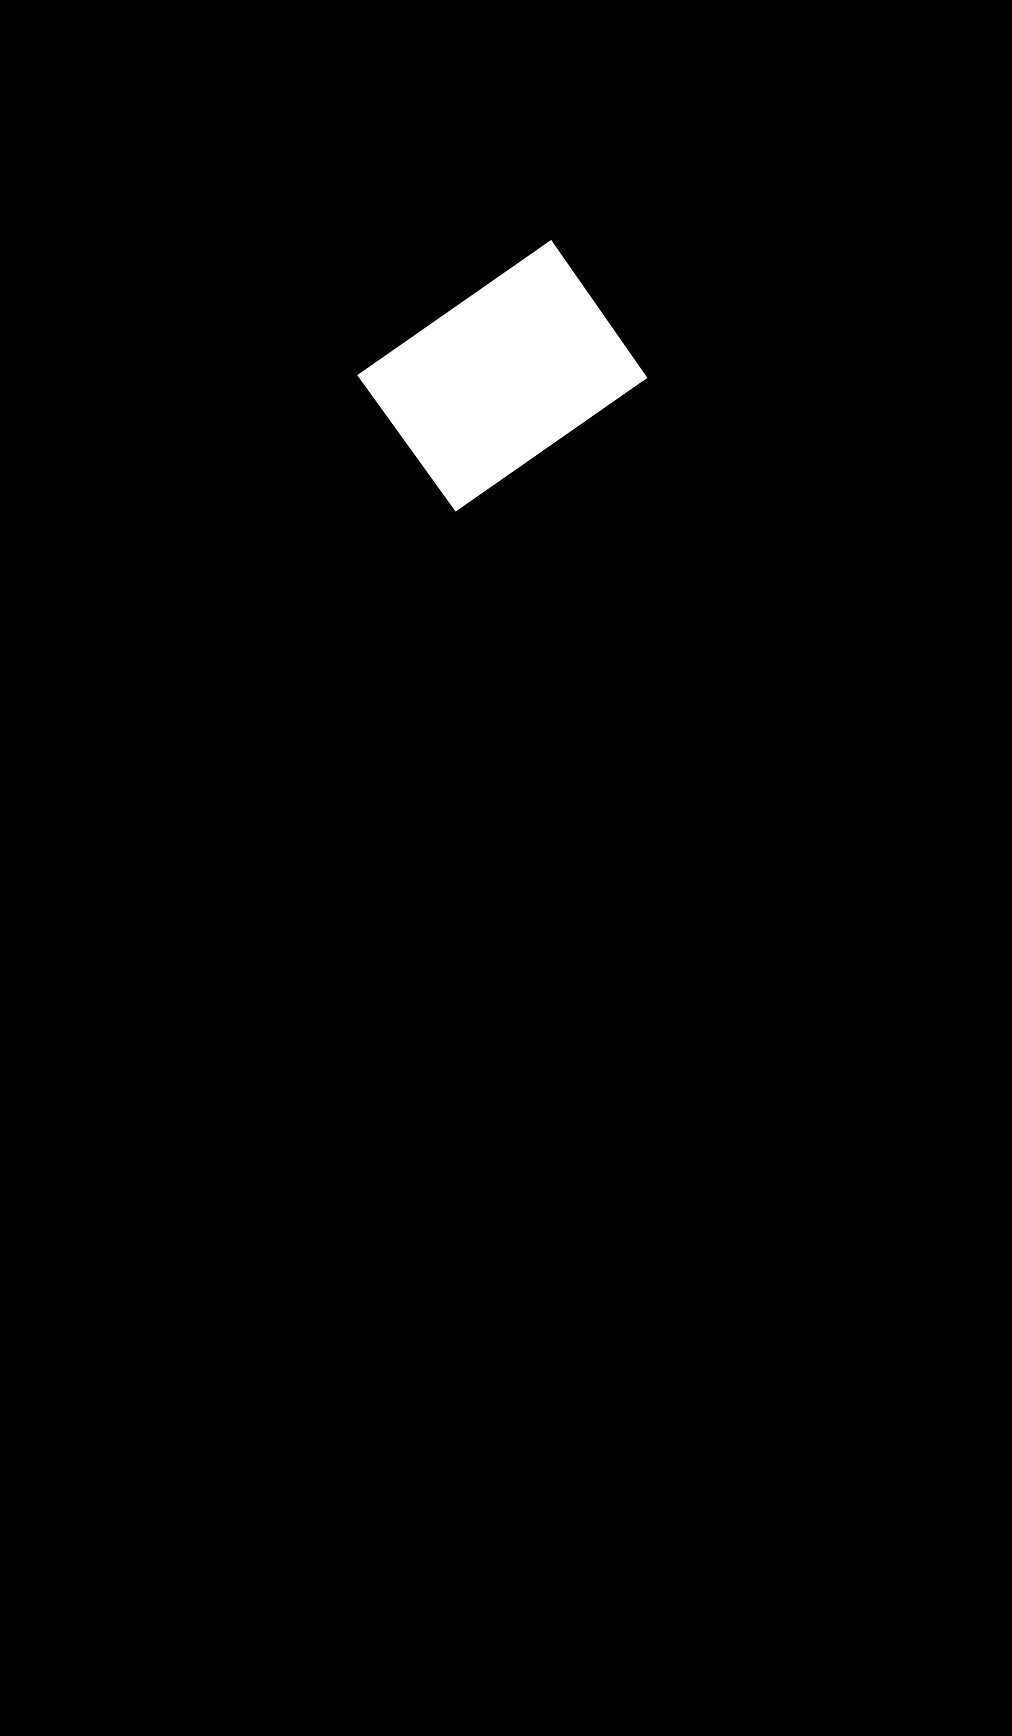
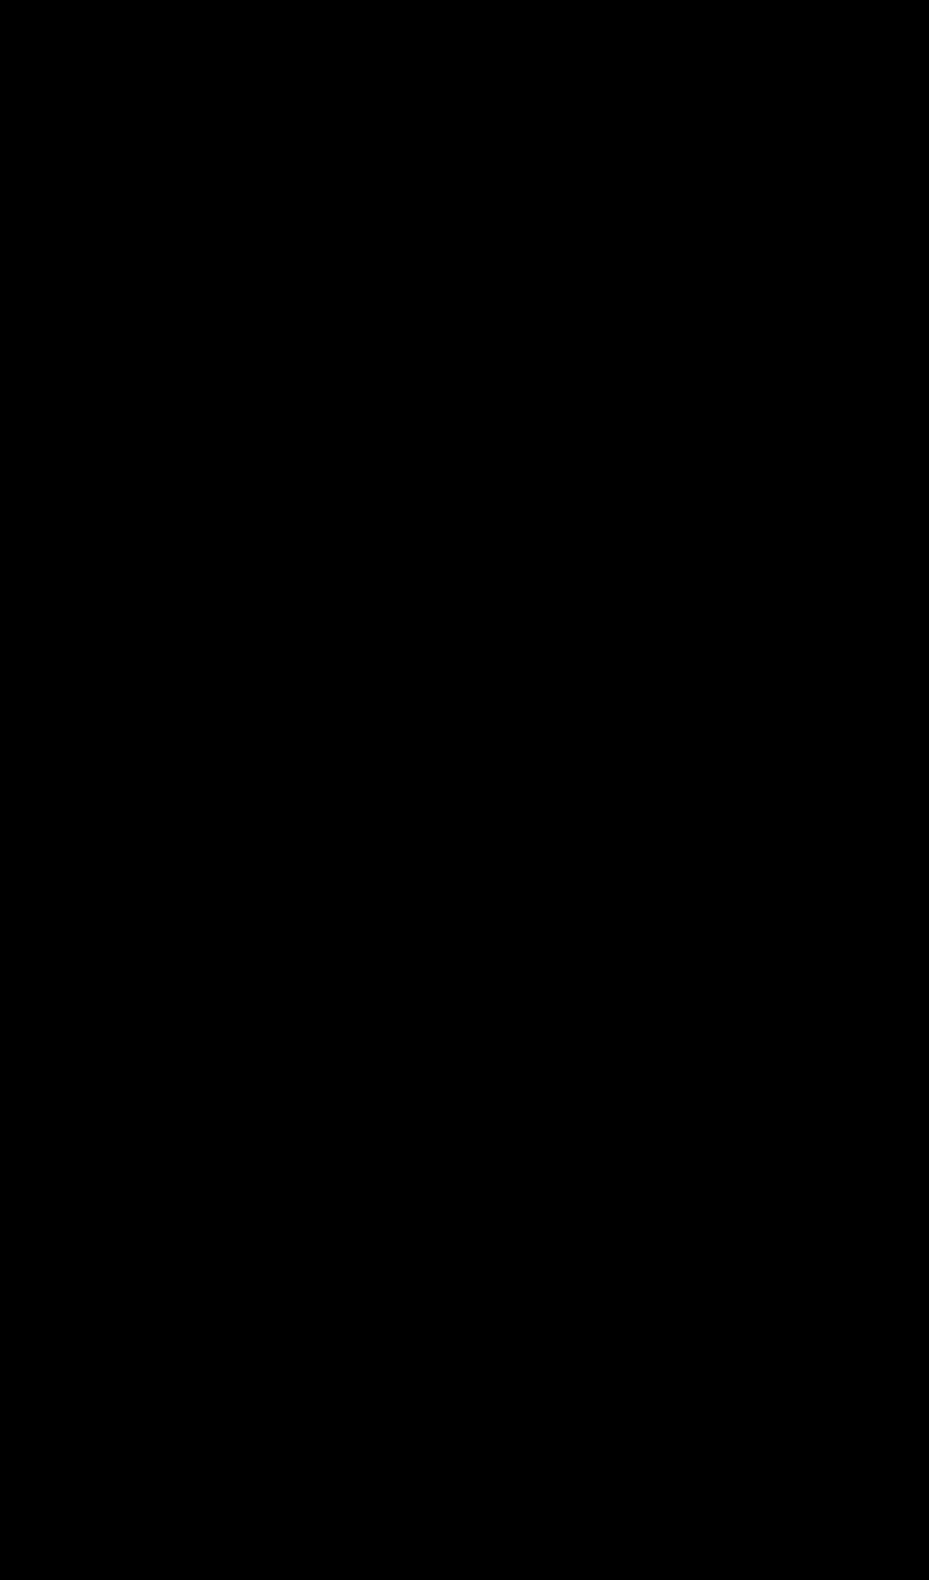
fill: (502, 376) -> (399, 425), added

